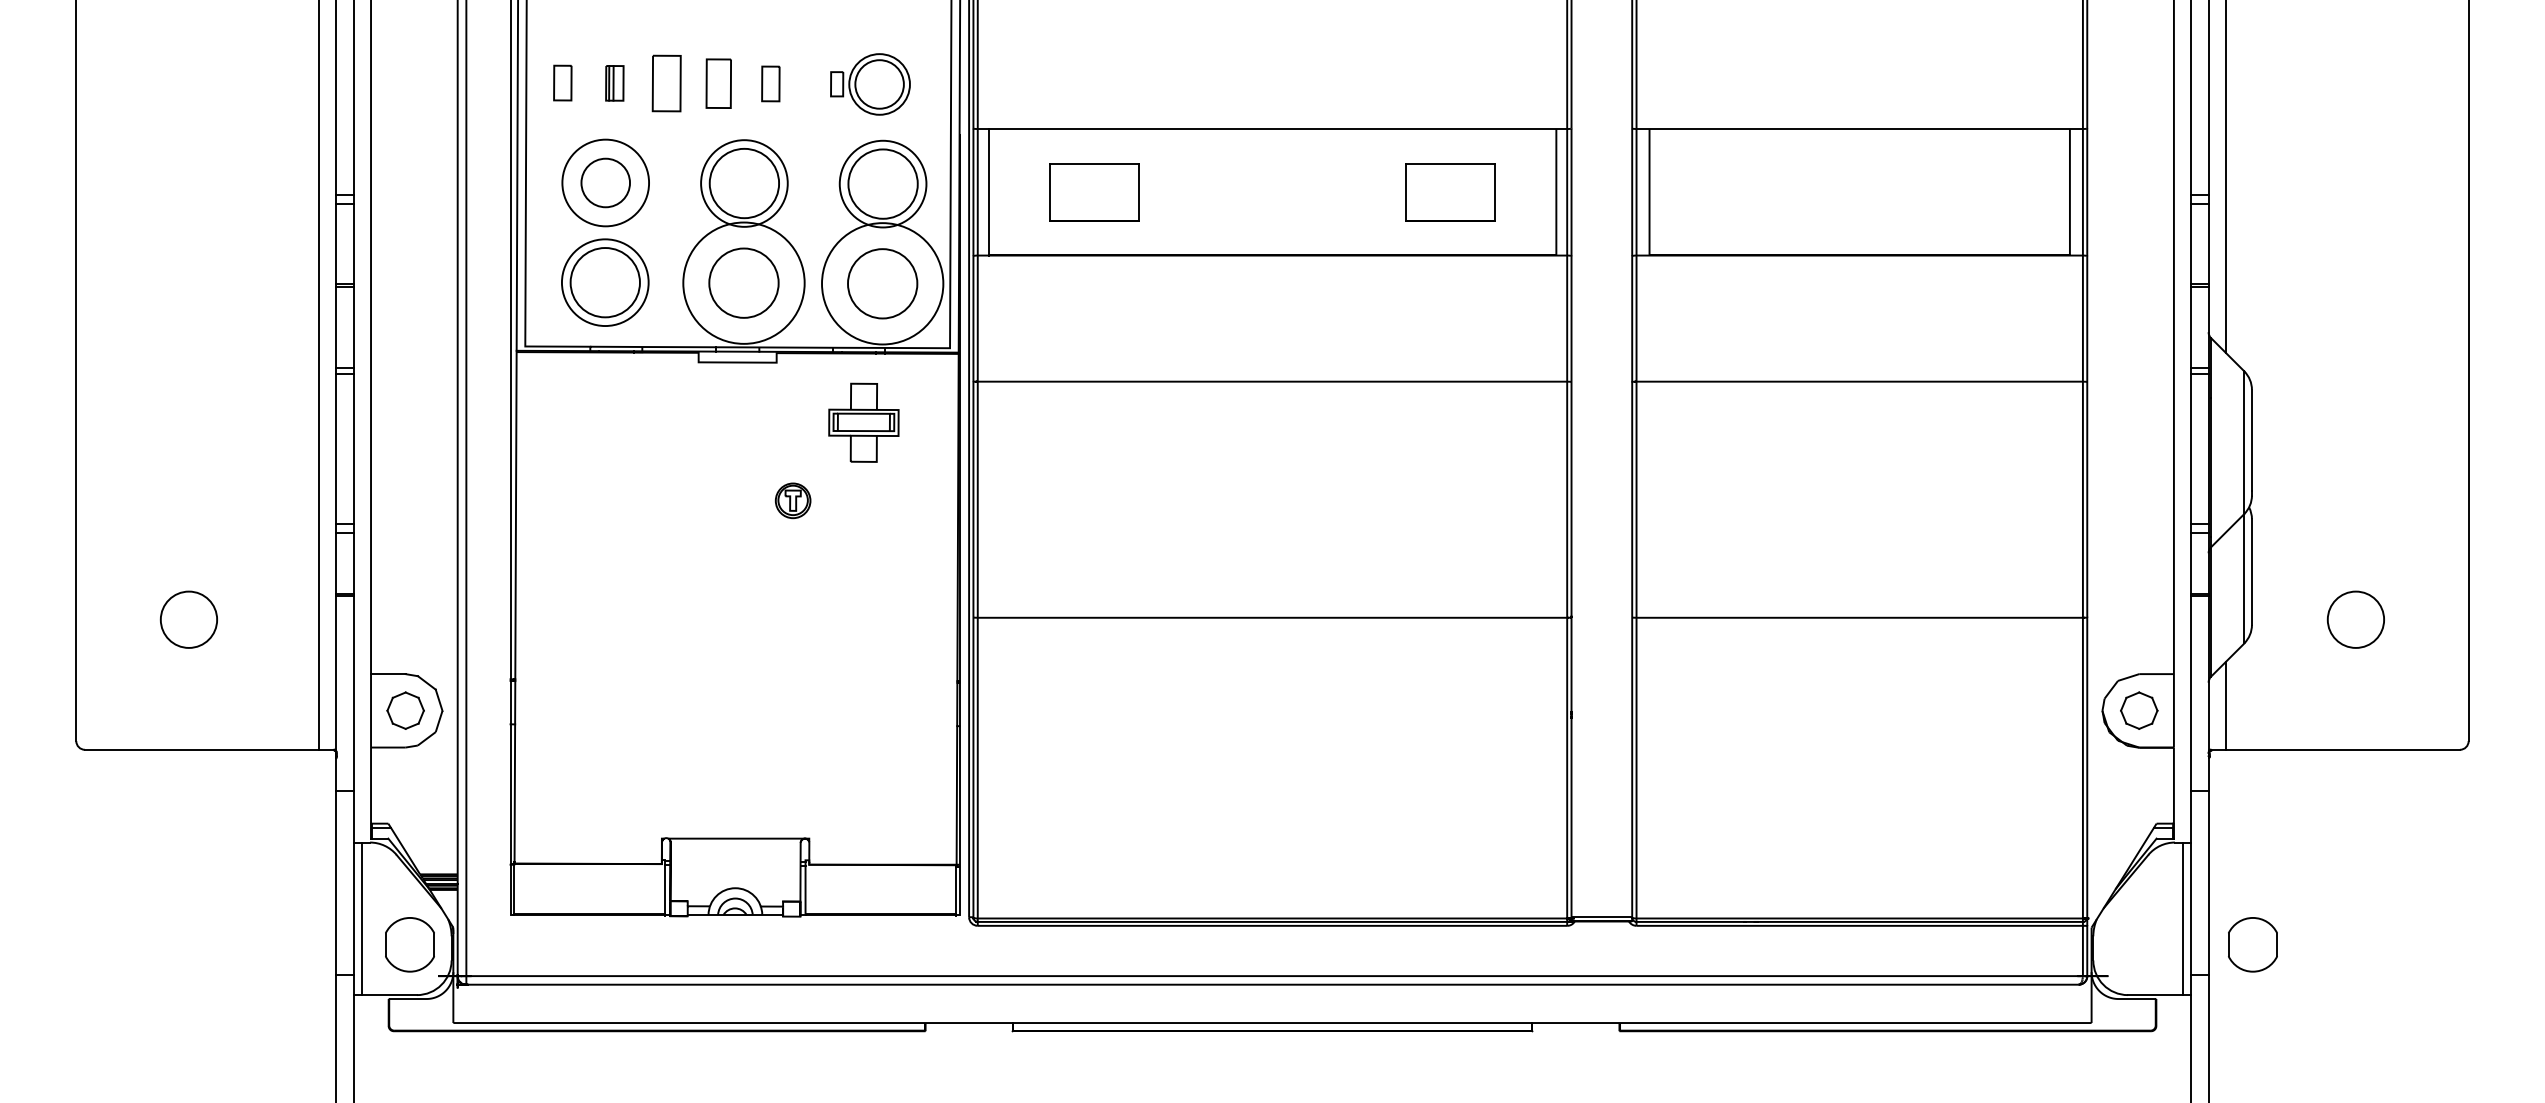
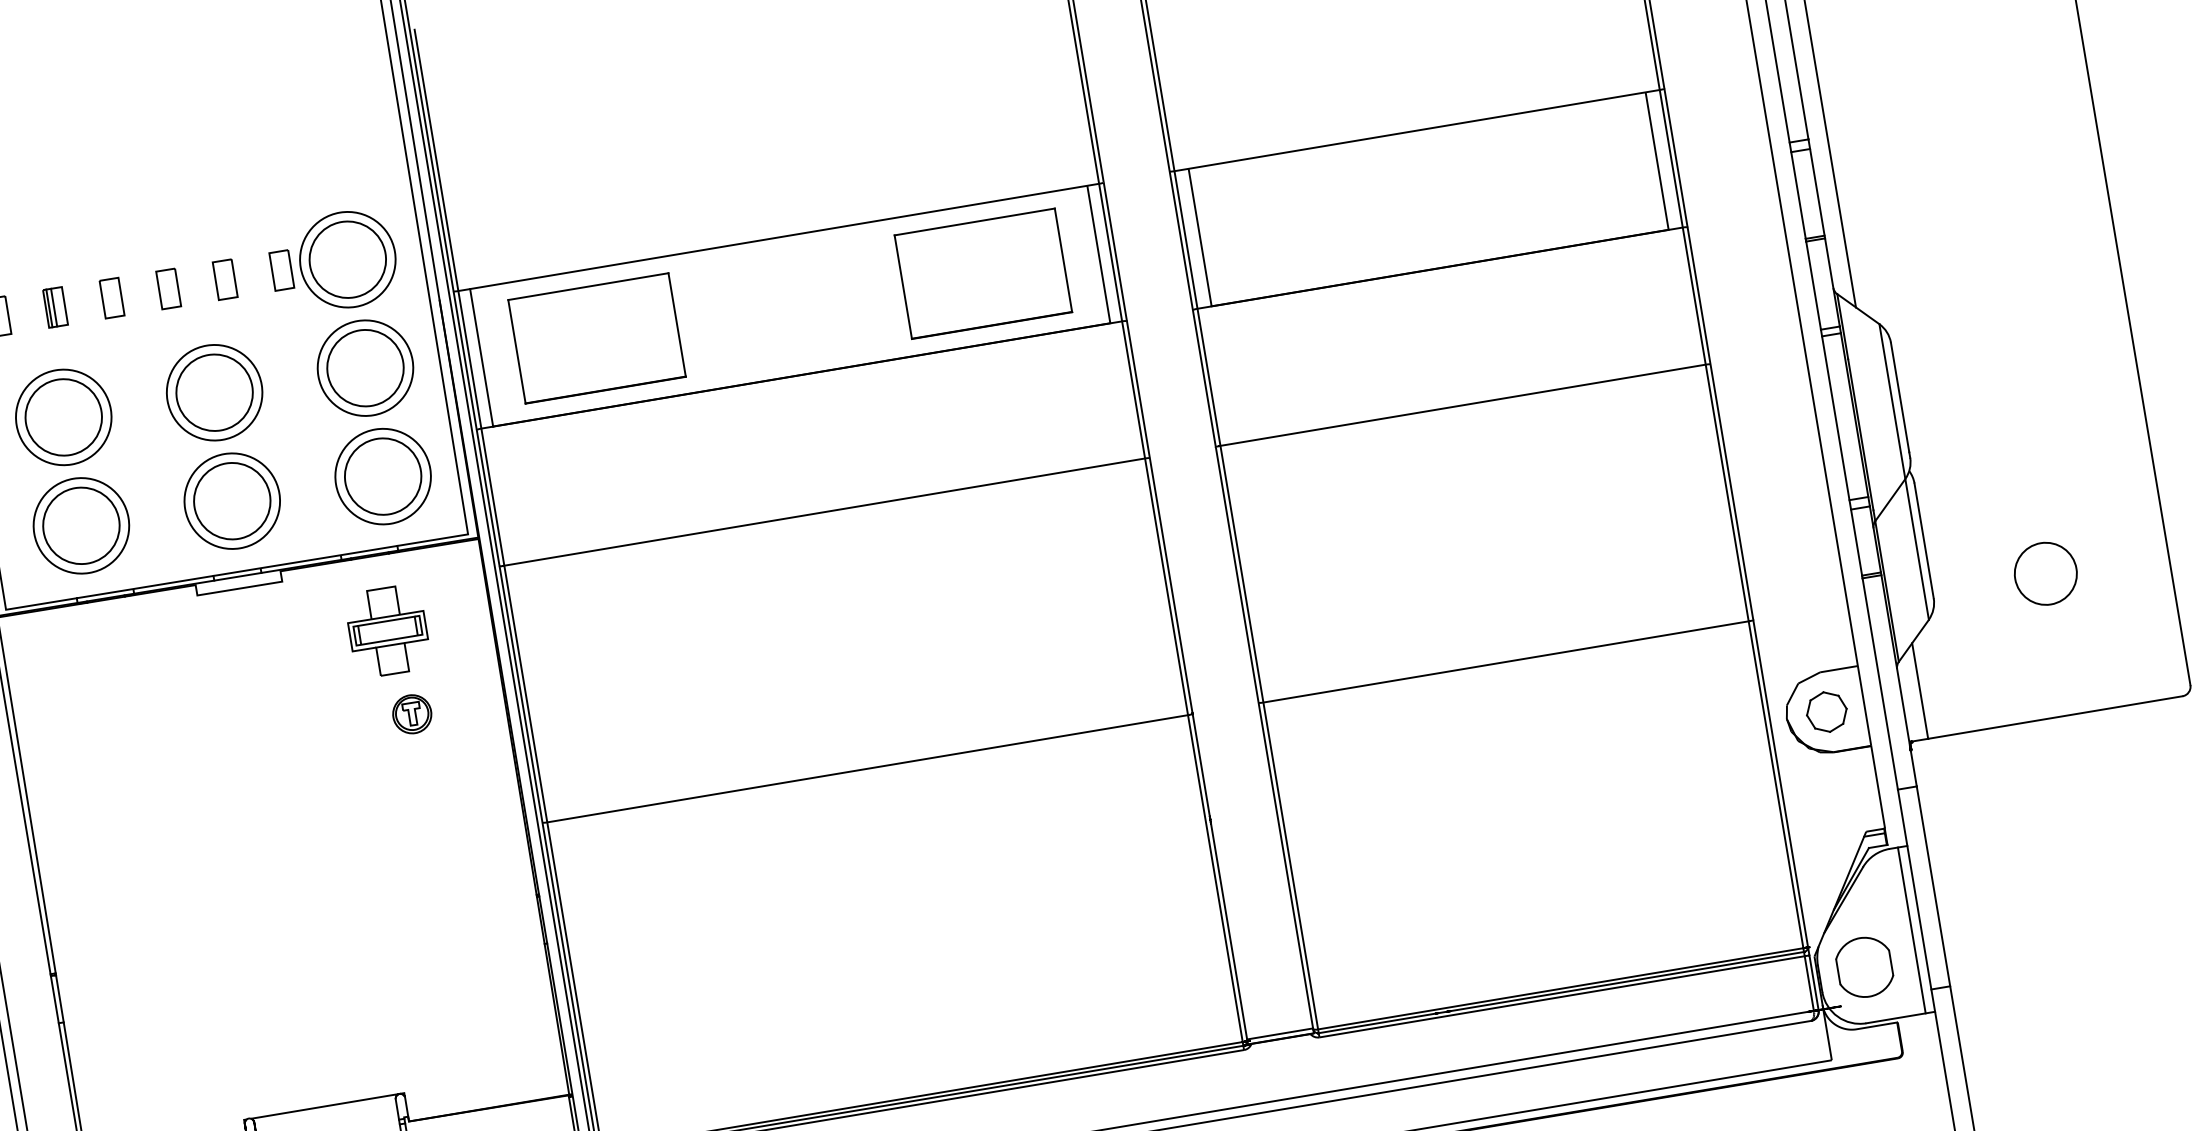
part: (666, 83) -> (111, 298), size x0.62
part: (718, 83) -> (168, 288), size x0.71
part: (870, 84) -> (333, 262), size x1.43
circle: (605, 182) -> (63, 416), size x1.43
part: (1094, 192) -> (596, 338), size x1.67
part: (1450, 192) -> (983, 274), size x1.67
circle: (743, 282) -> (231, 500), size x0.71
circle: (882, 283) -> (382, 476), size x0.71
part: (792, 500) -> (411, 714), moved
part: (2252, 944) -> (1864, 967), moved

